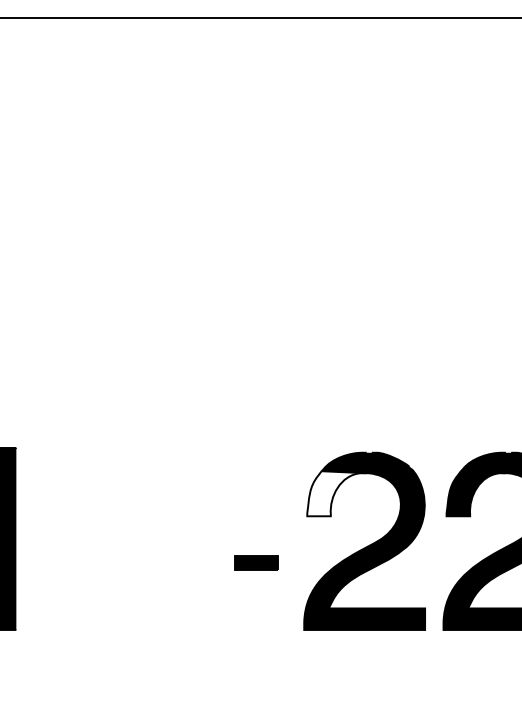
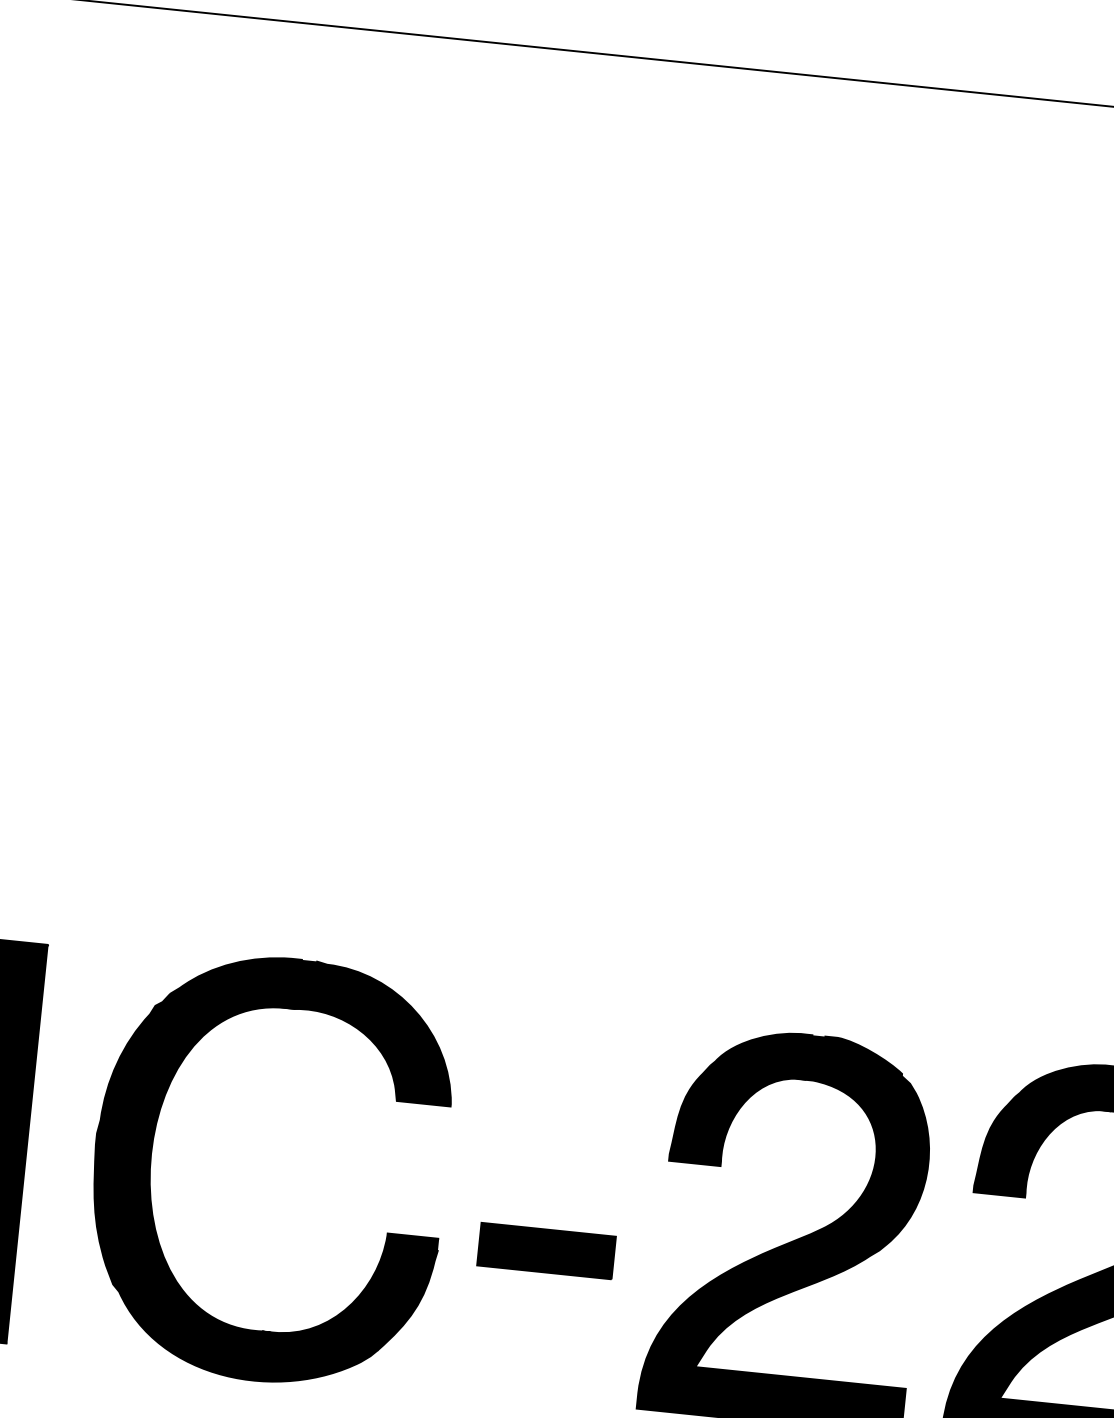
fill: (336, 493) -> (738, 1117), added
part: (73, 538) -> (152, 1156), added
part: (255, 562) -> (545, 1250), size x1.43

